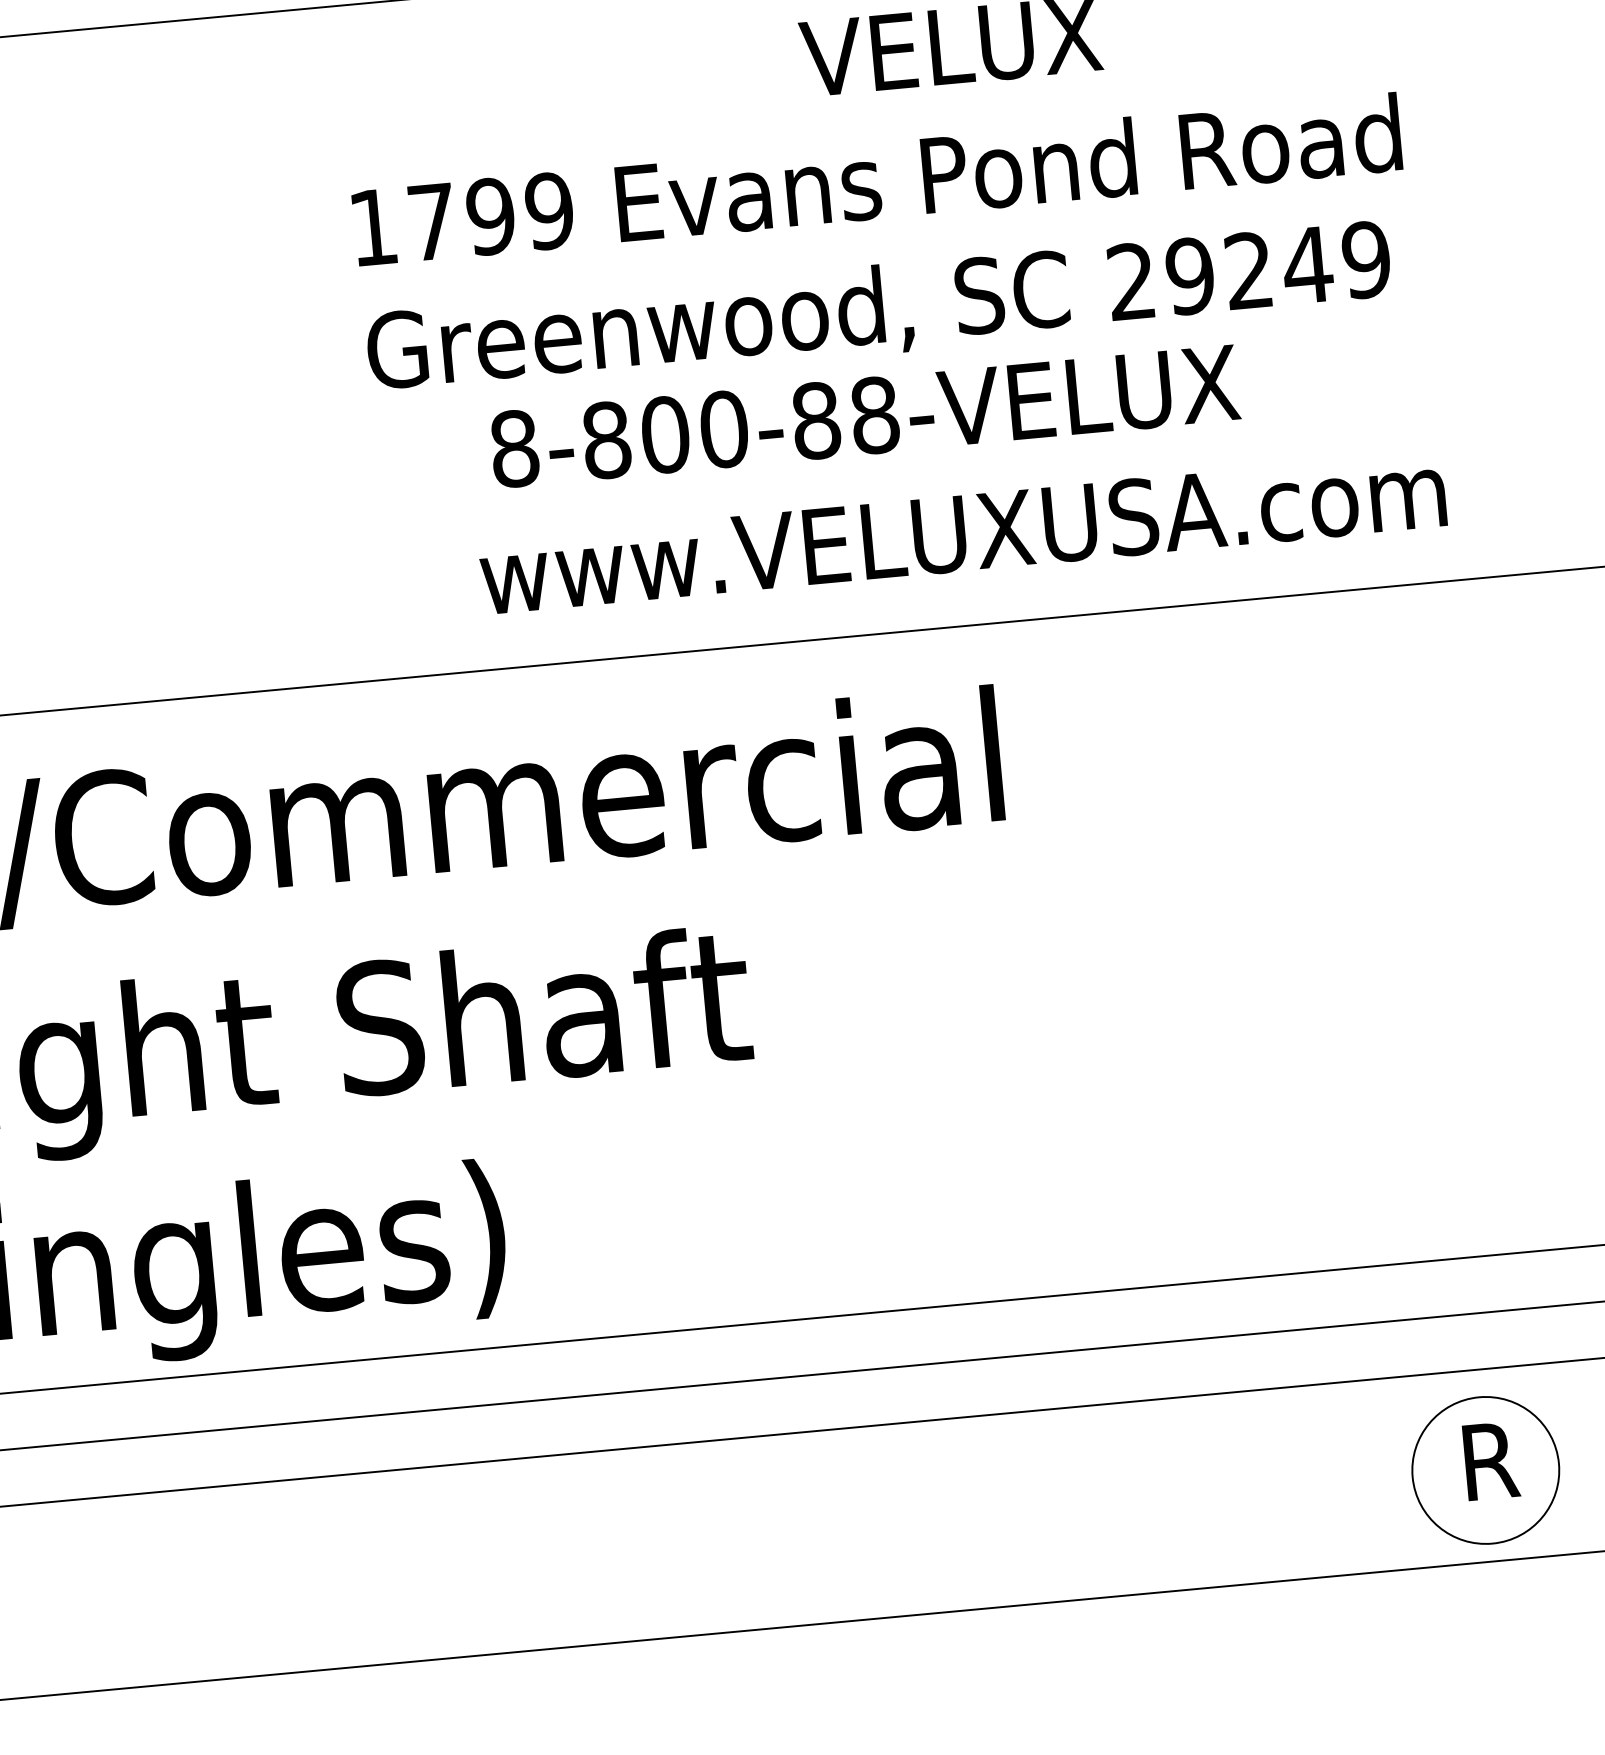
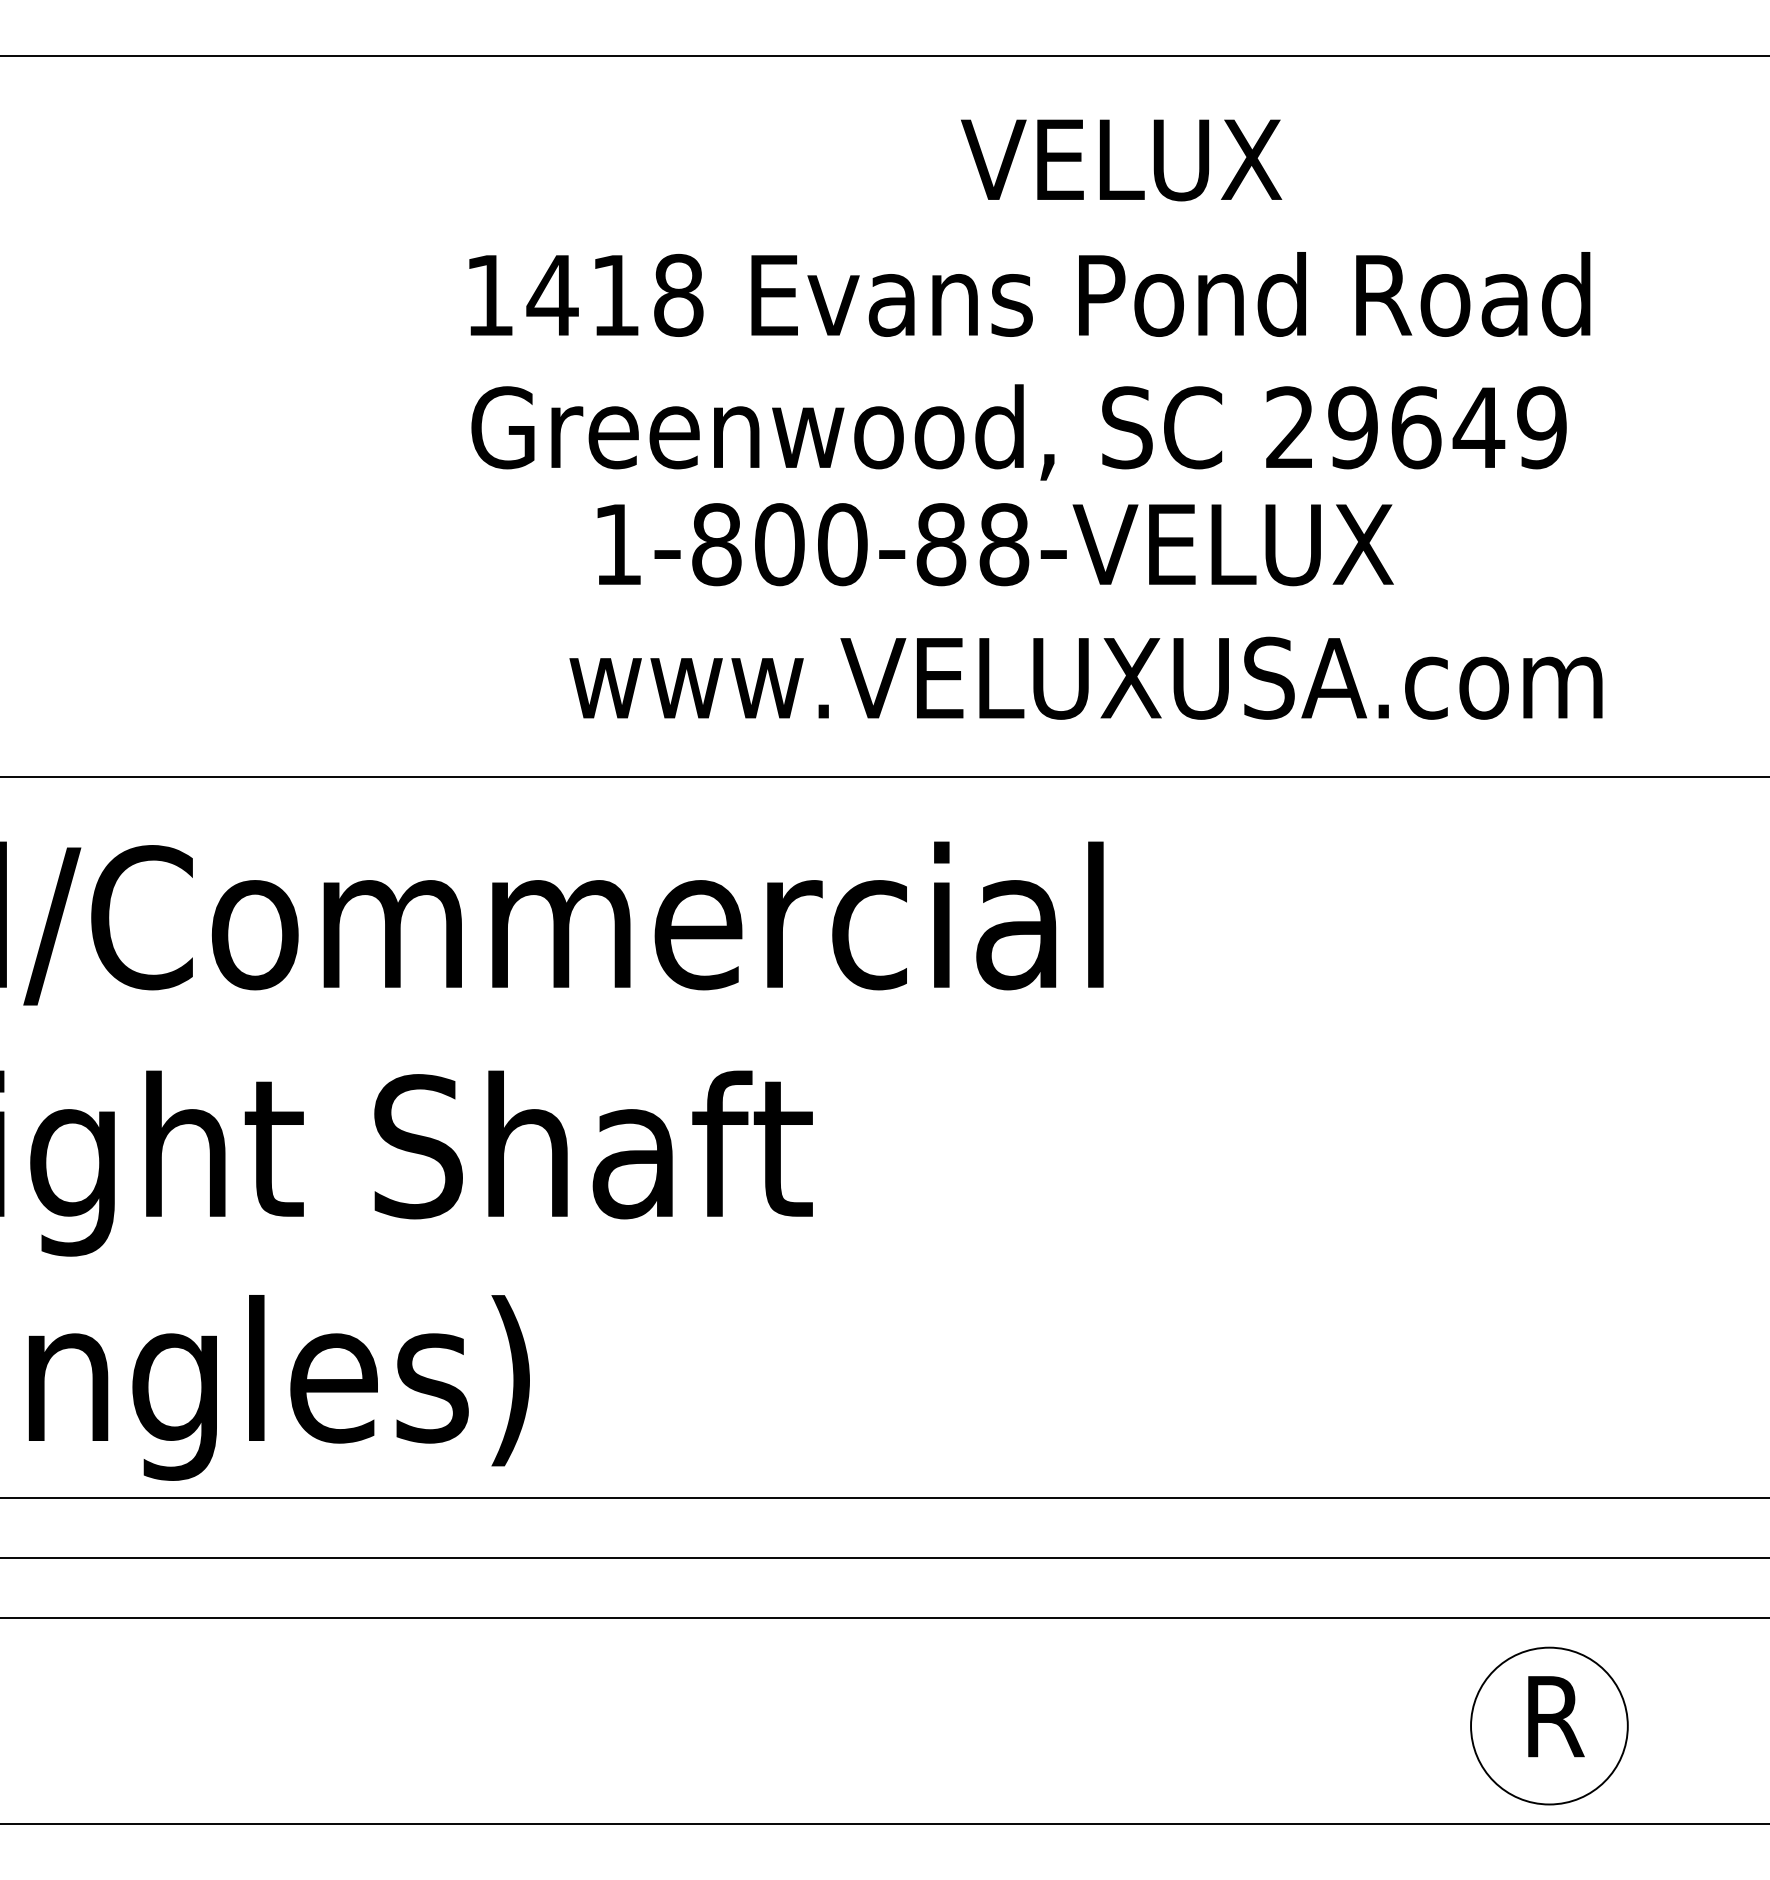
text: (489, 215) -> (614, 294), 1799 -> 1418
text: (1249, 270) -> (1416, 427), 29249 -> 29649
text: (514, 448) -> (617, 544), 8-800-88-VELUX -> 1-800-88-VELUX

